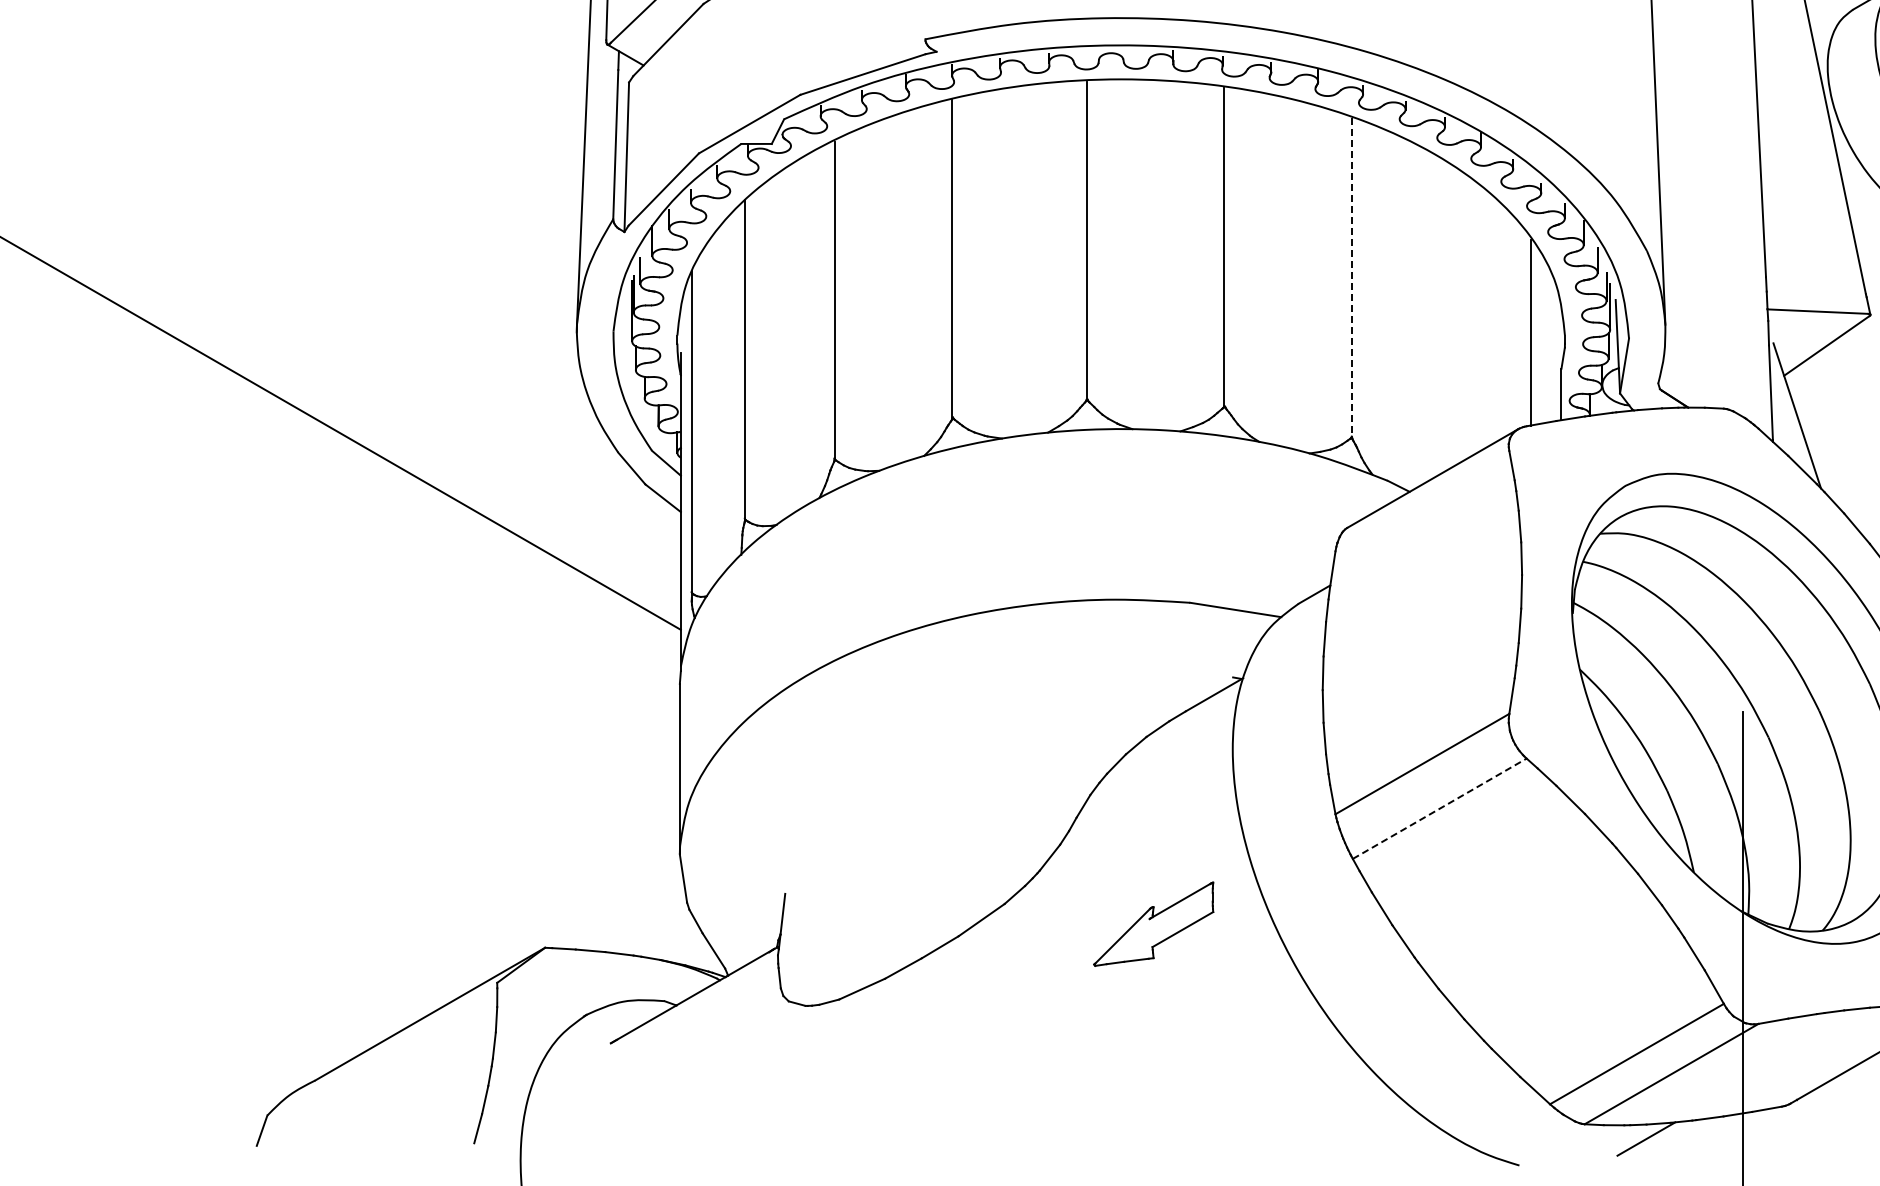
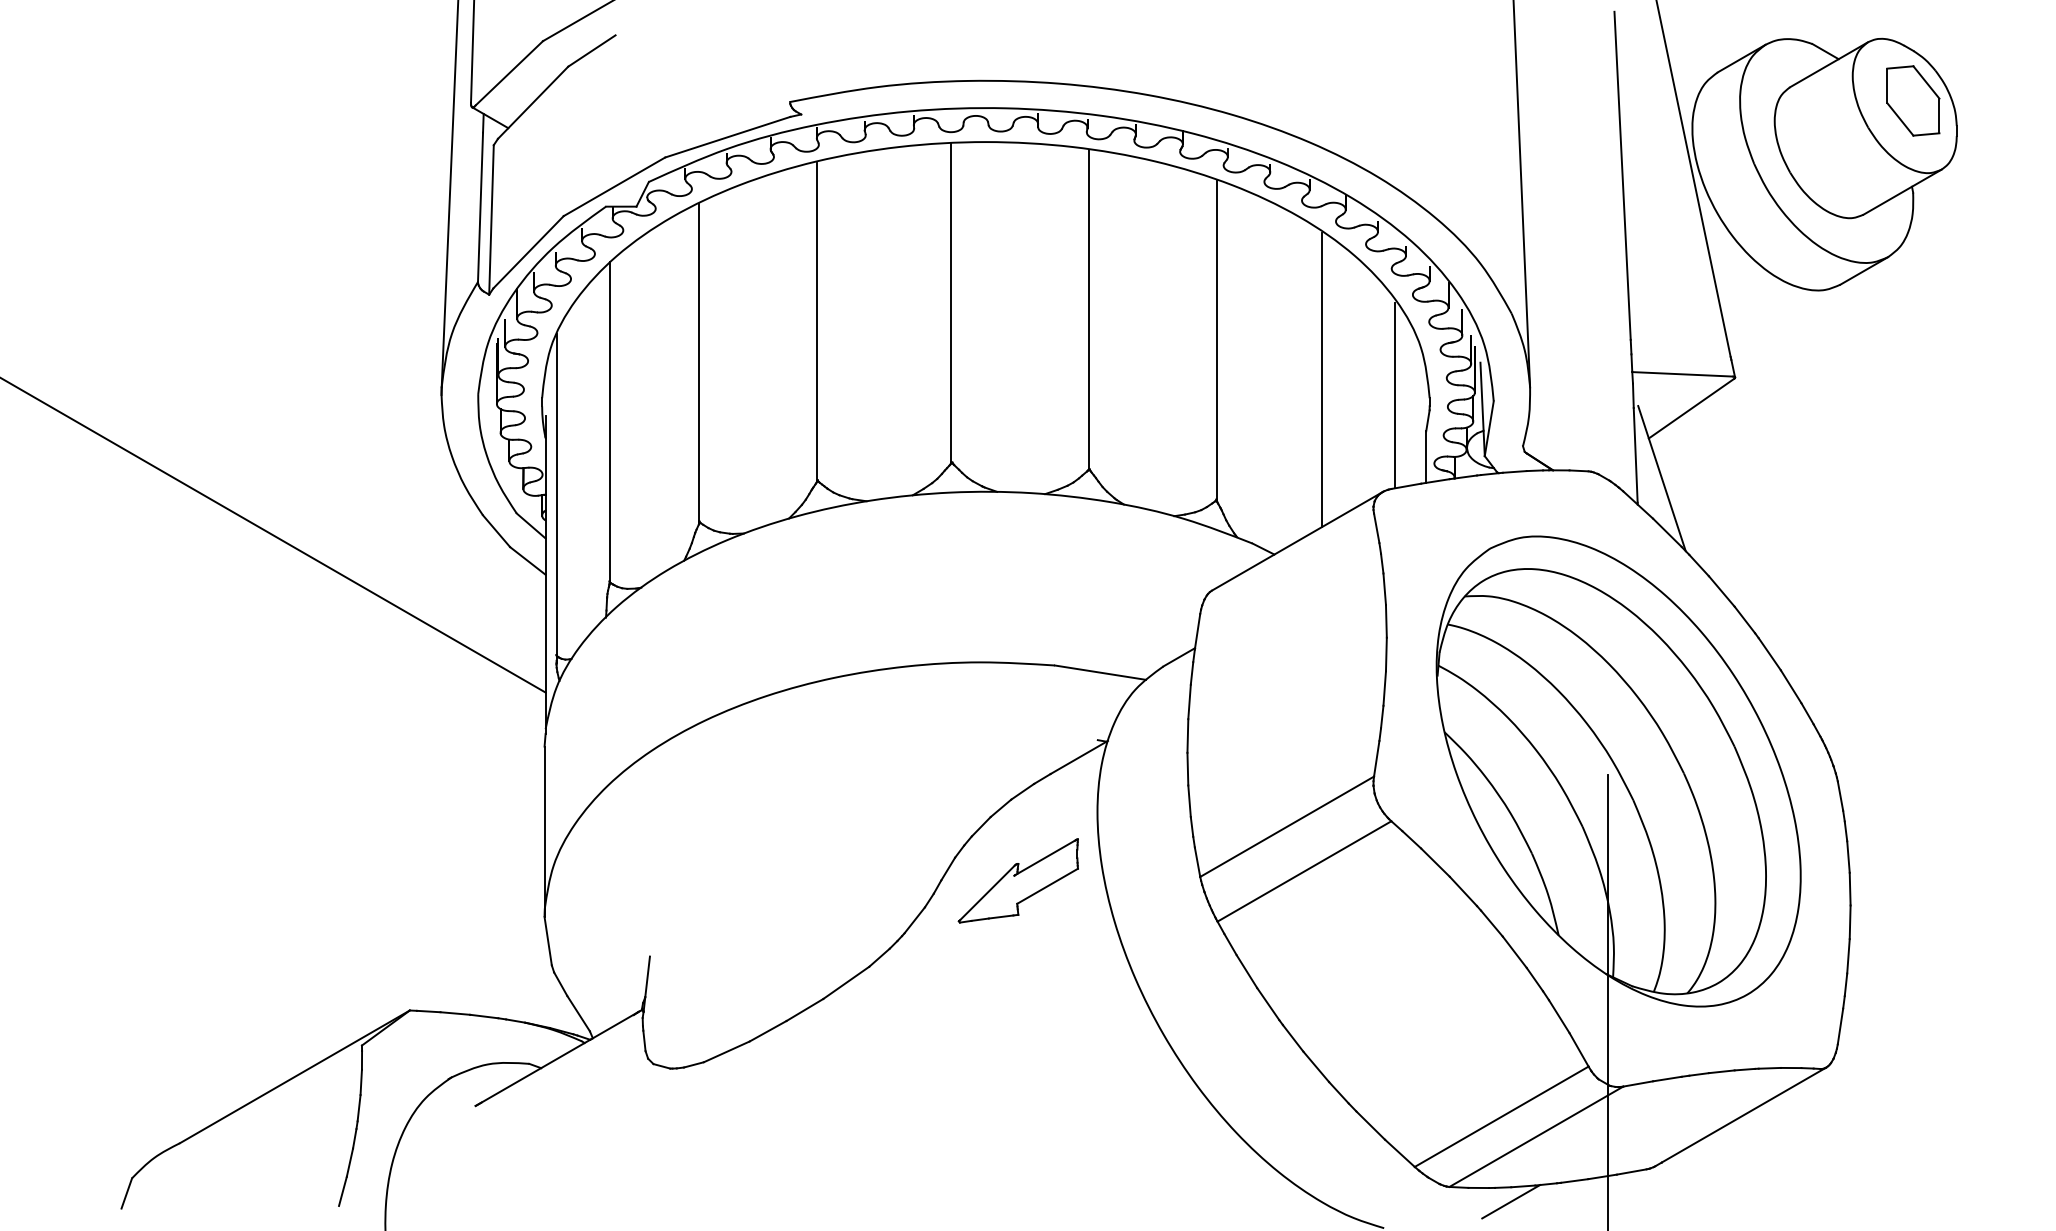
line: (1351, 277) -> (1216, 340), dashed -> solid
line: (1456, 316) -> (1321, 379), added
line: (1439, 808) -> (1304, 871), dashed -> solid
part: (1152, 923) -> (1017, 880), moved

